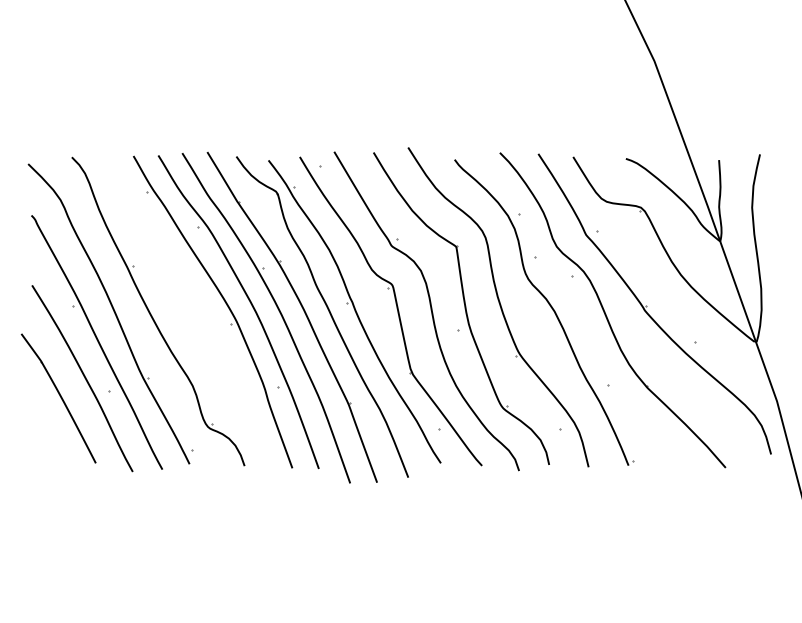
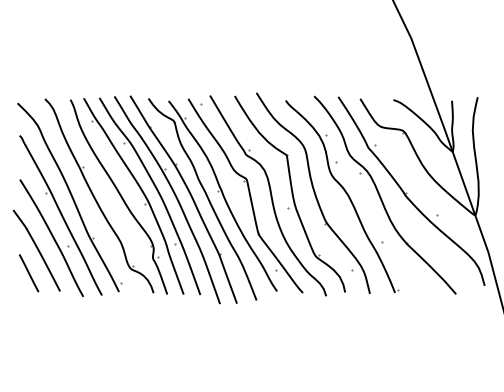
part: (188, 312) -> (118, 196), added
line: (47, 434) -> (29, 273), added

